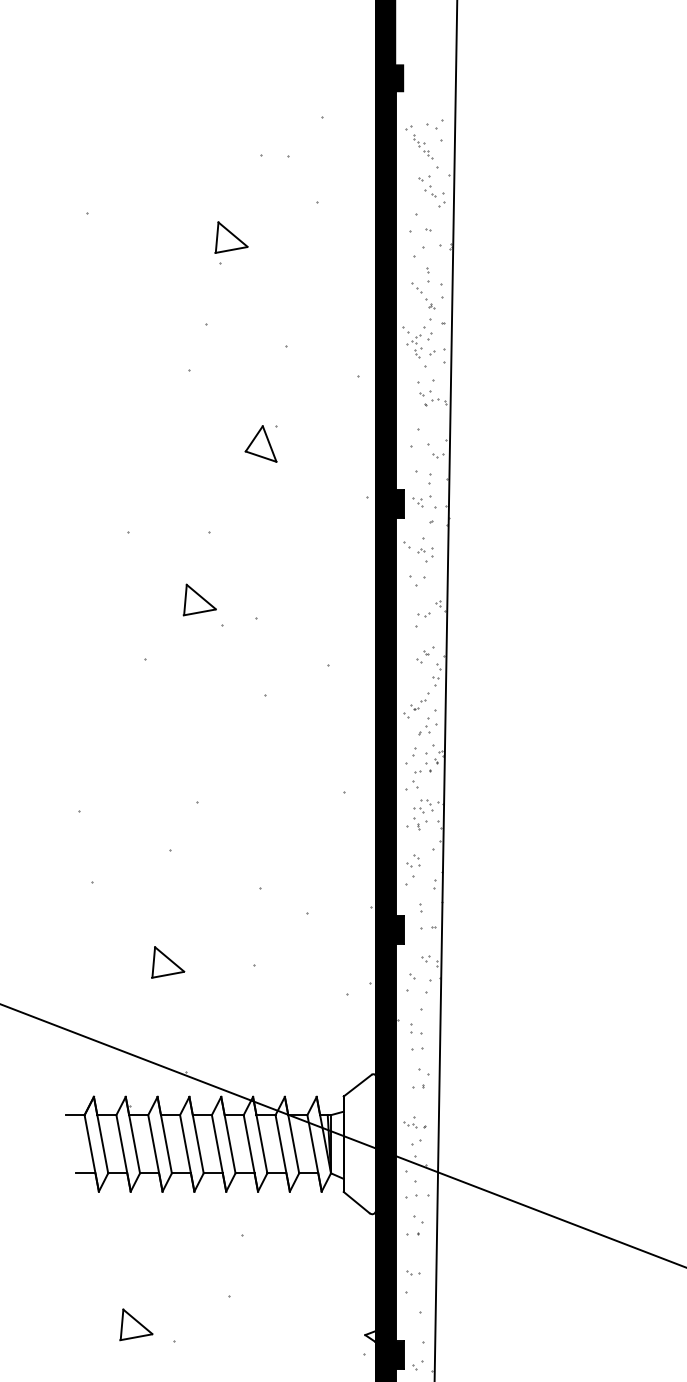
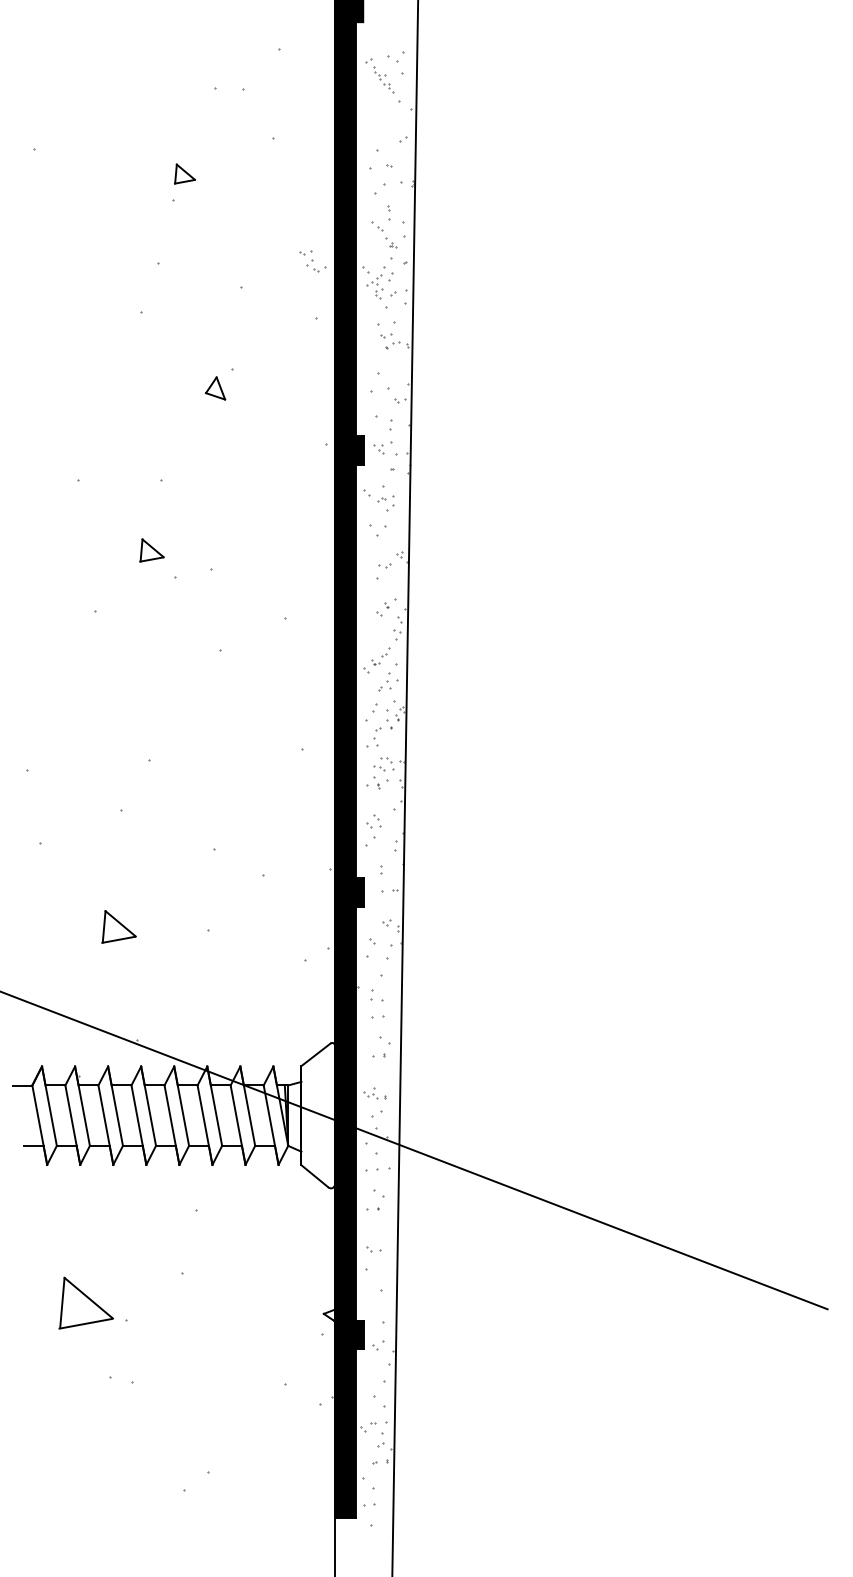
part: (430, 186) -> (312, 261), moved
part: (231, 237) -> (184, 173), size x0.6
part: (260, 444) -> (215, 388), size x0.6
part: (199, 600) -> (151, 550), size x0.7
part: (135, 1325) -> (85, 1303), size x1.6

